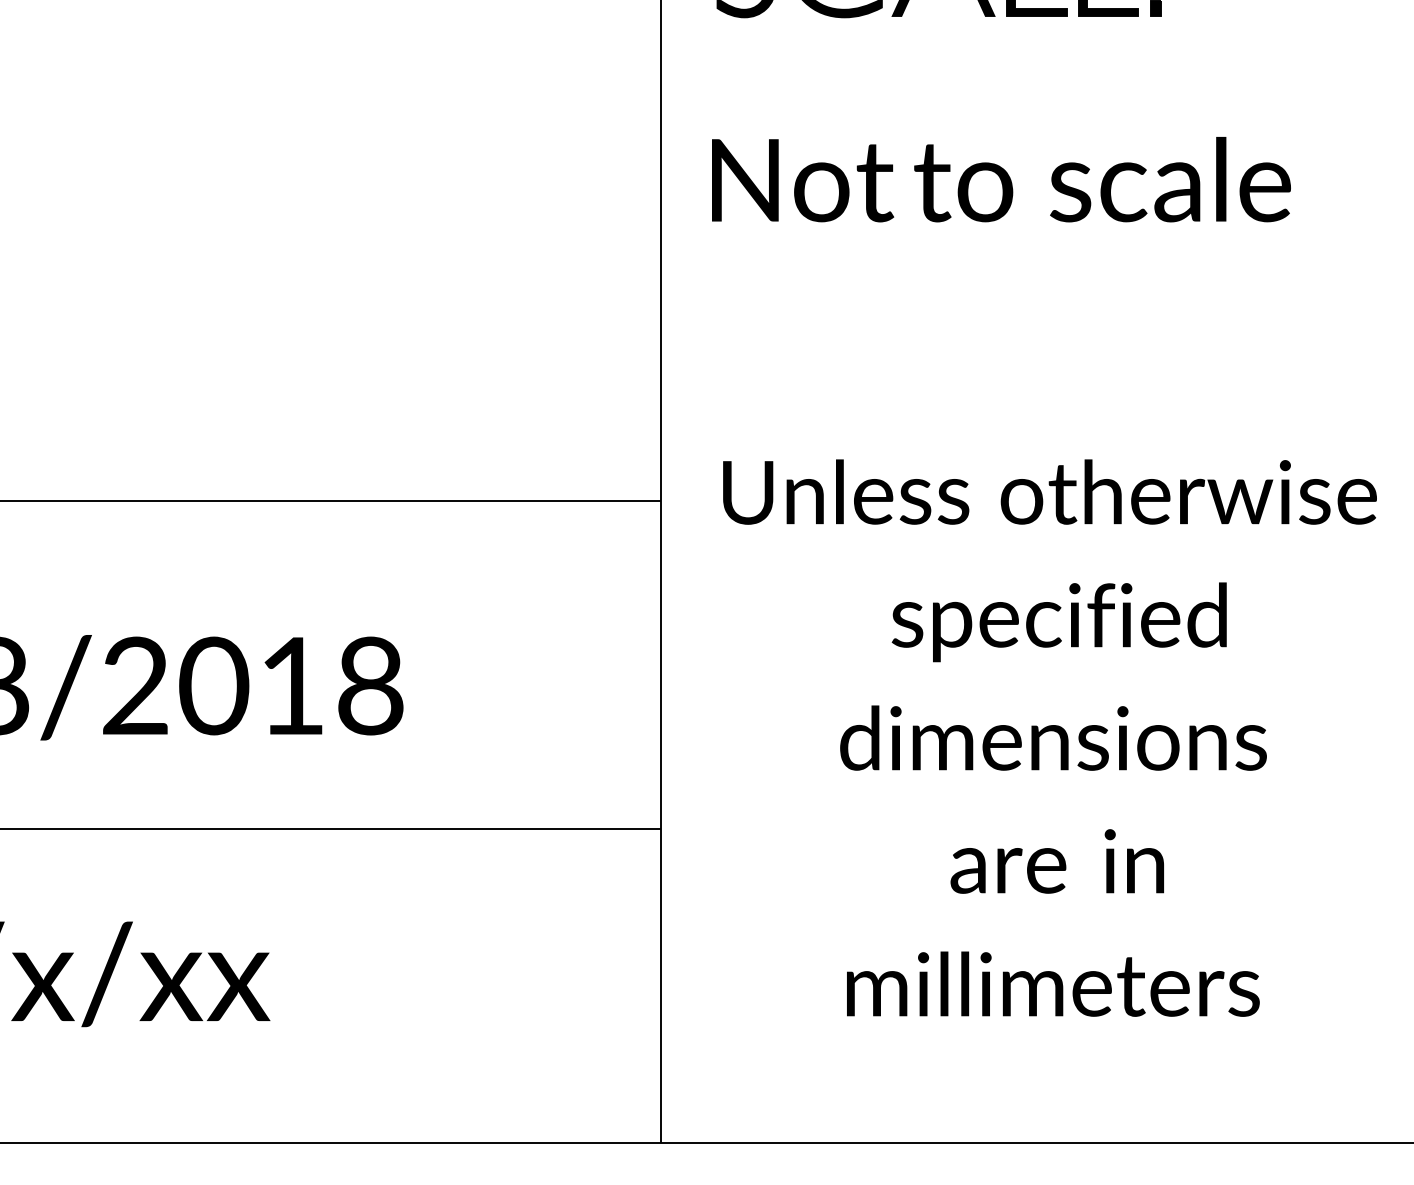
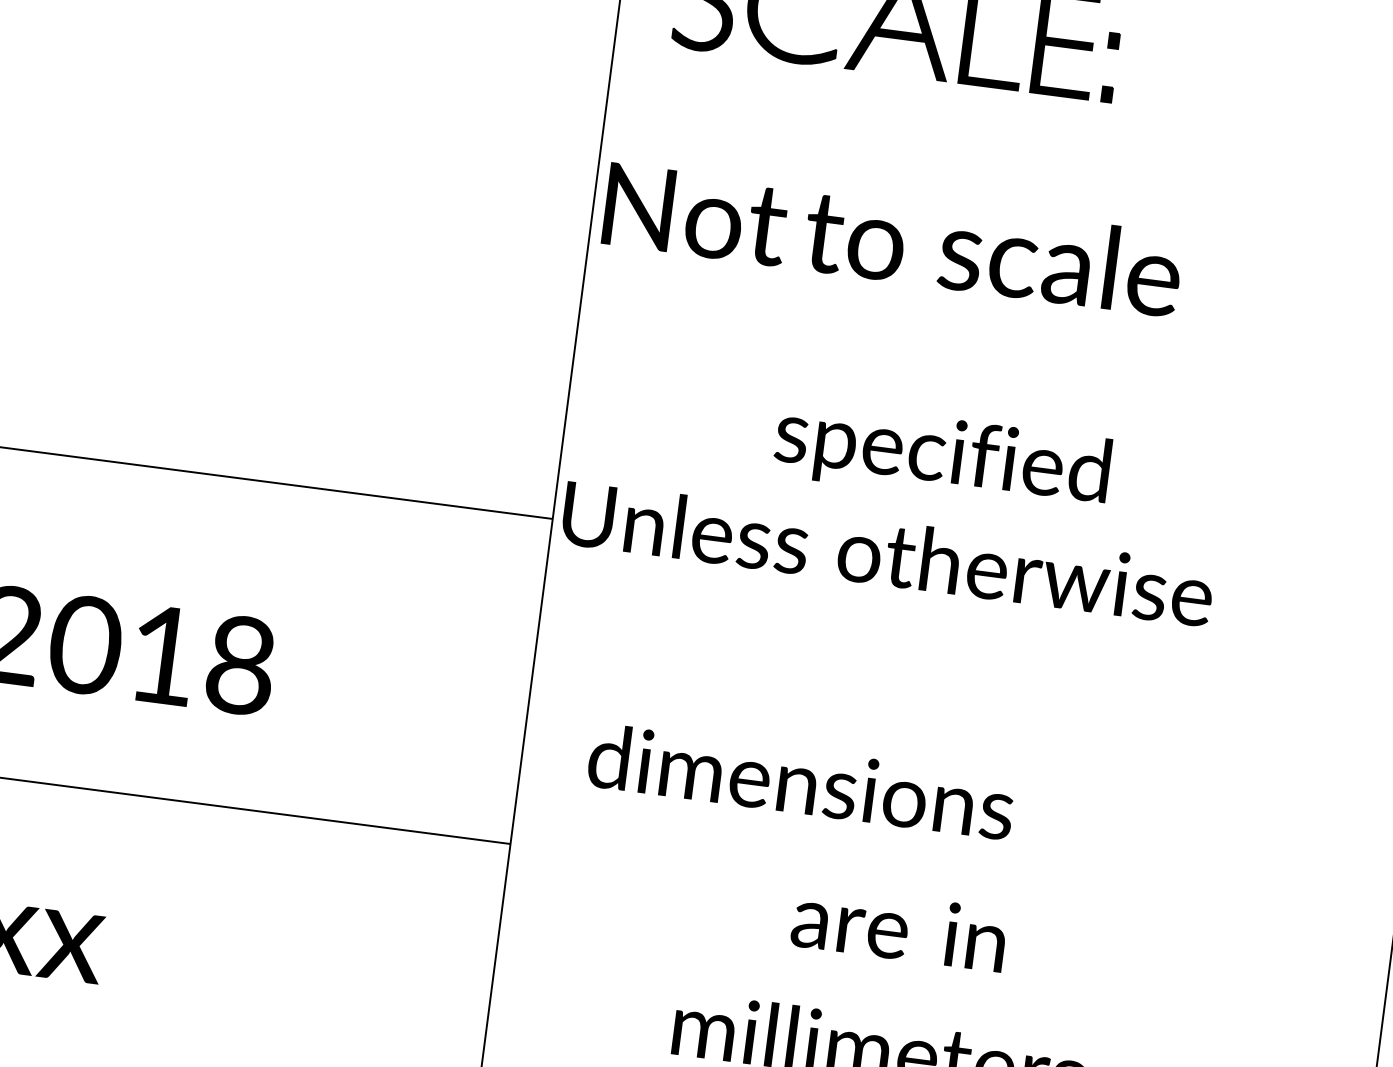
text: (1001, 179) -> (893, 239), moved
text: (1049, 491) -> (887, 553), moved
text: (1058, 622) -> (941, 457), moved
text: (1053, 737) -> (801, 780), moved

